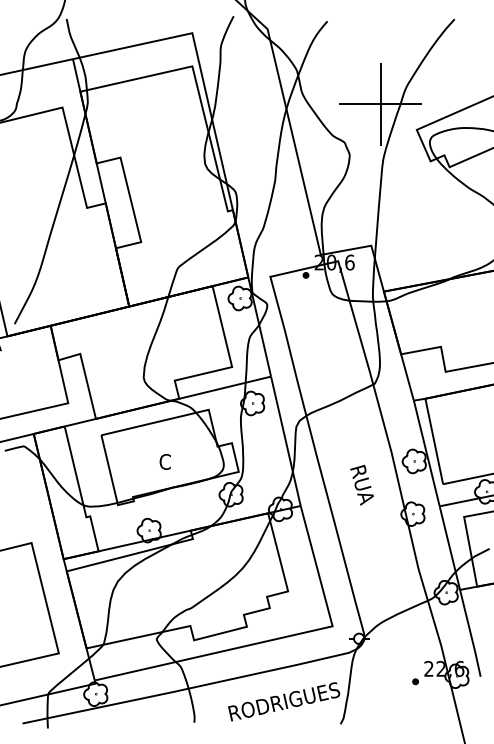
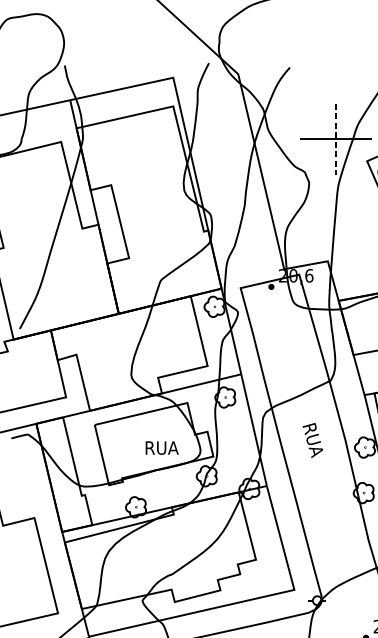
line: (380, 104) -> (335, 139), solid -> dashed
text: (178, 461) -> (161, 447), C -> RUA
text: (361, 484) -> (312, 439), moved

